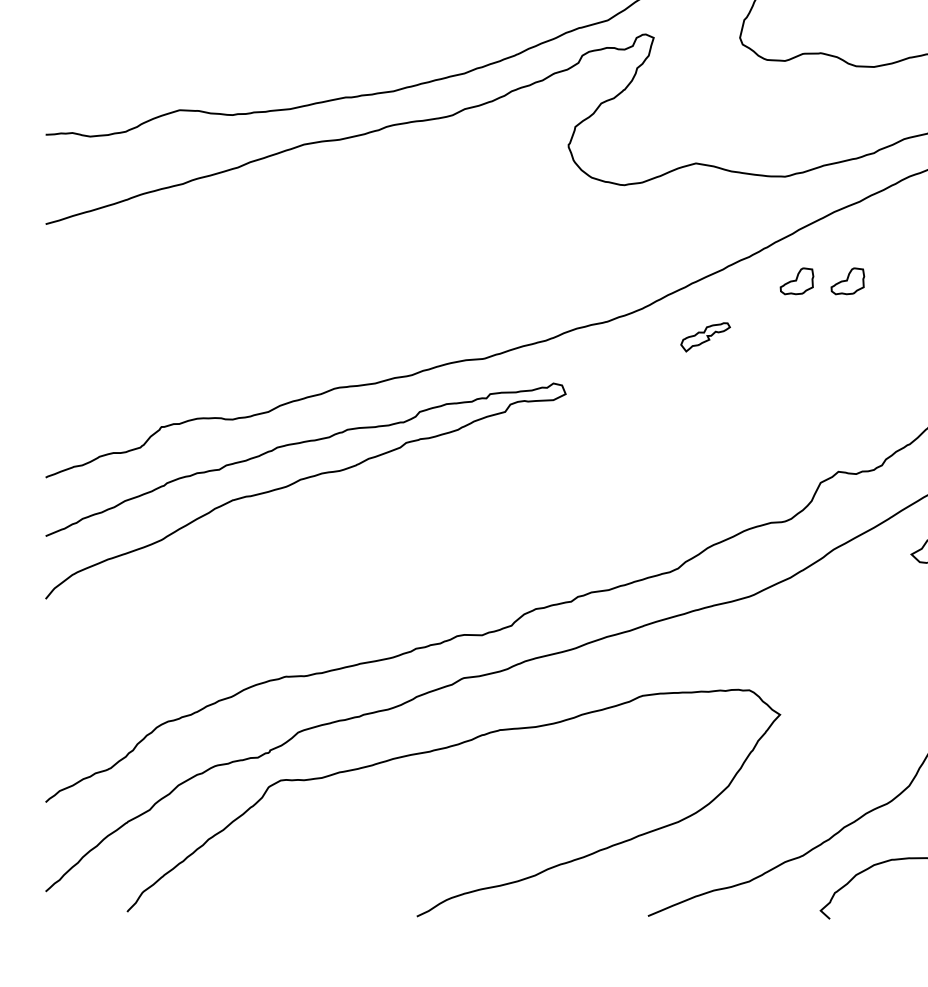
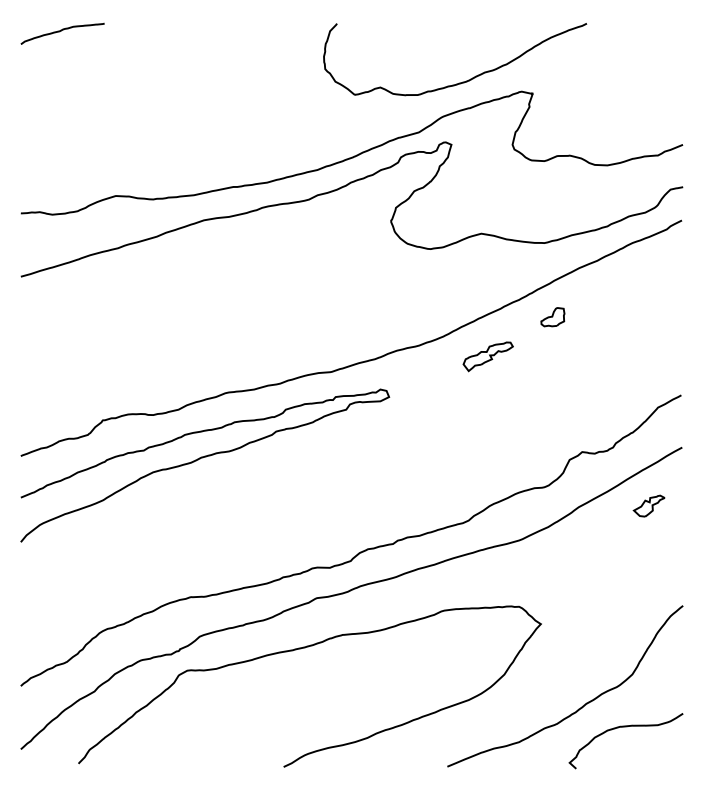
part: (847, 281) -> (588, 317), removed
part: (704, 336) -> (487, 356), size x1.43

